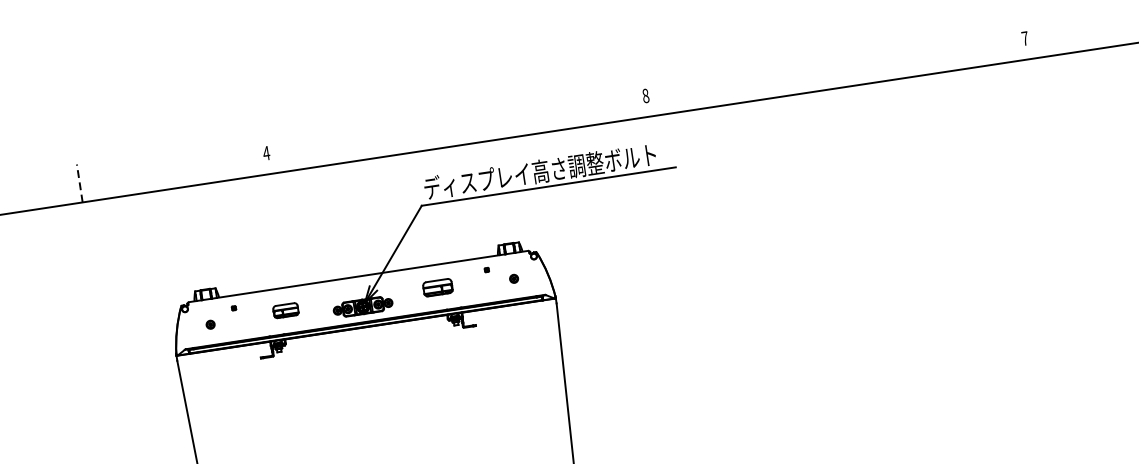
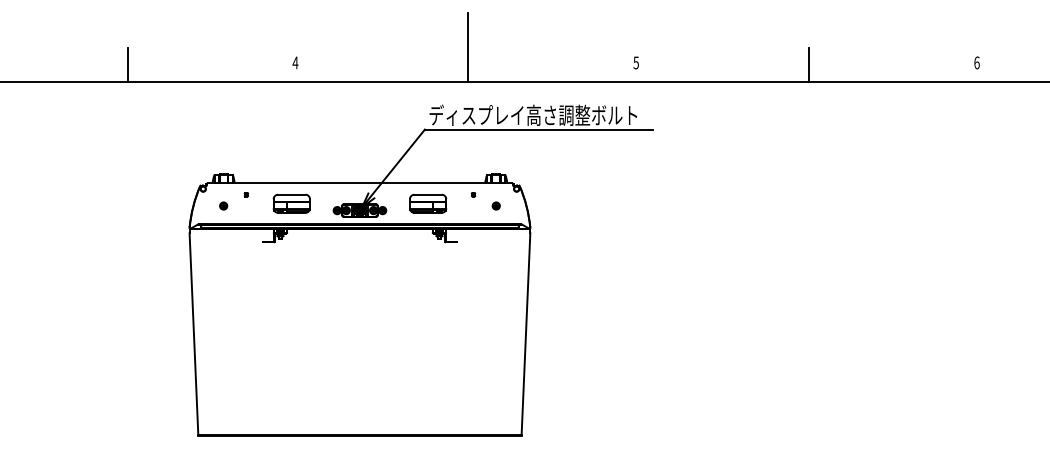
text: (1024, 38) -> (976, 62), 7 -> 6
line: (838, 68) -> (809, 64), added
text: (644, 95) -> (635, 62), 8 -> 5
line: (456, 107) -> (468, 47), added
line: (79, 183) -> (127, 64), dashed -> solid
part: (438, 287) -> (428, 203), size x1.43
part: (285, 310) -> (291, 203), size x1.67

